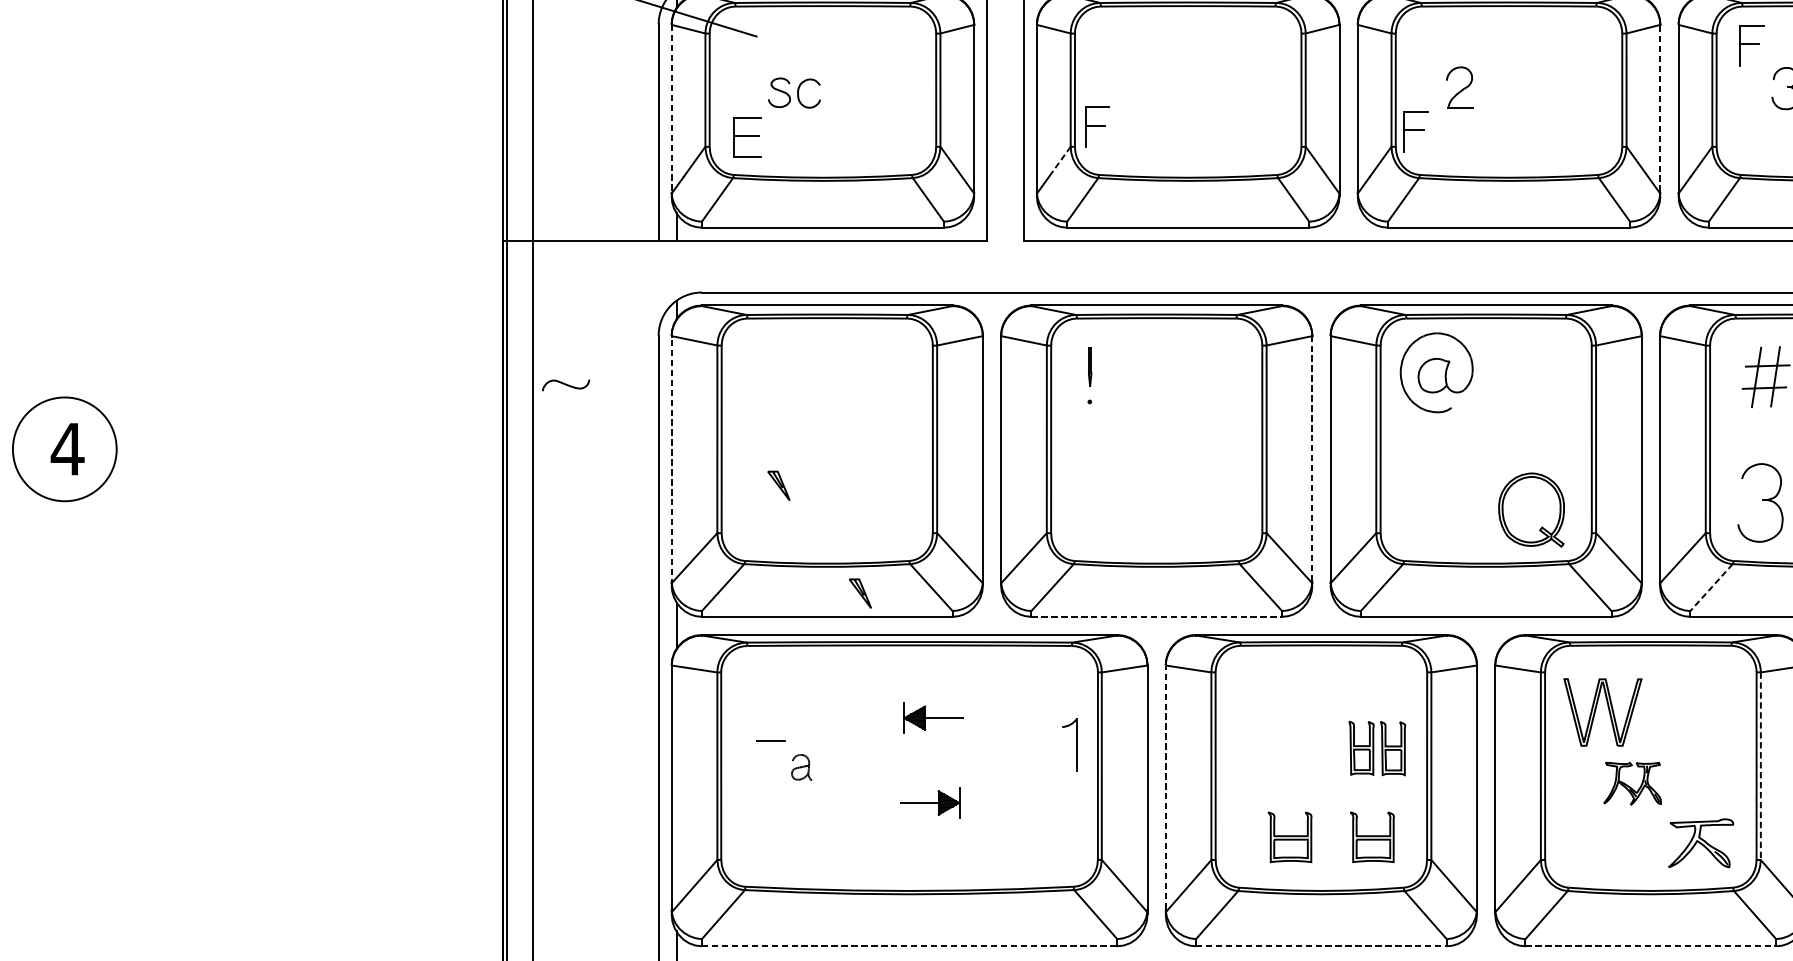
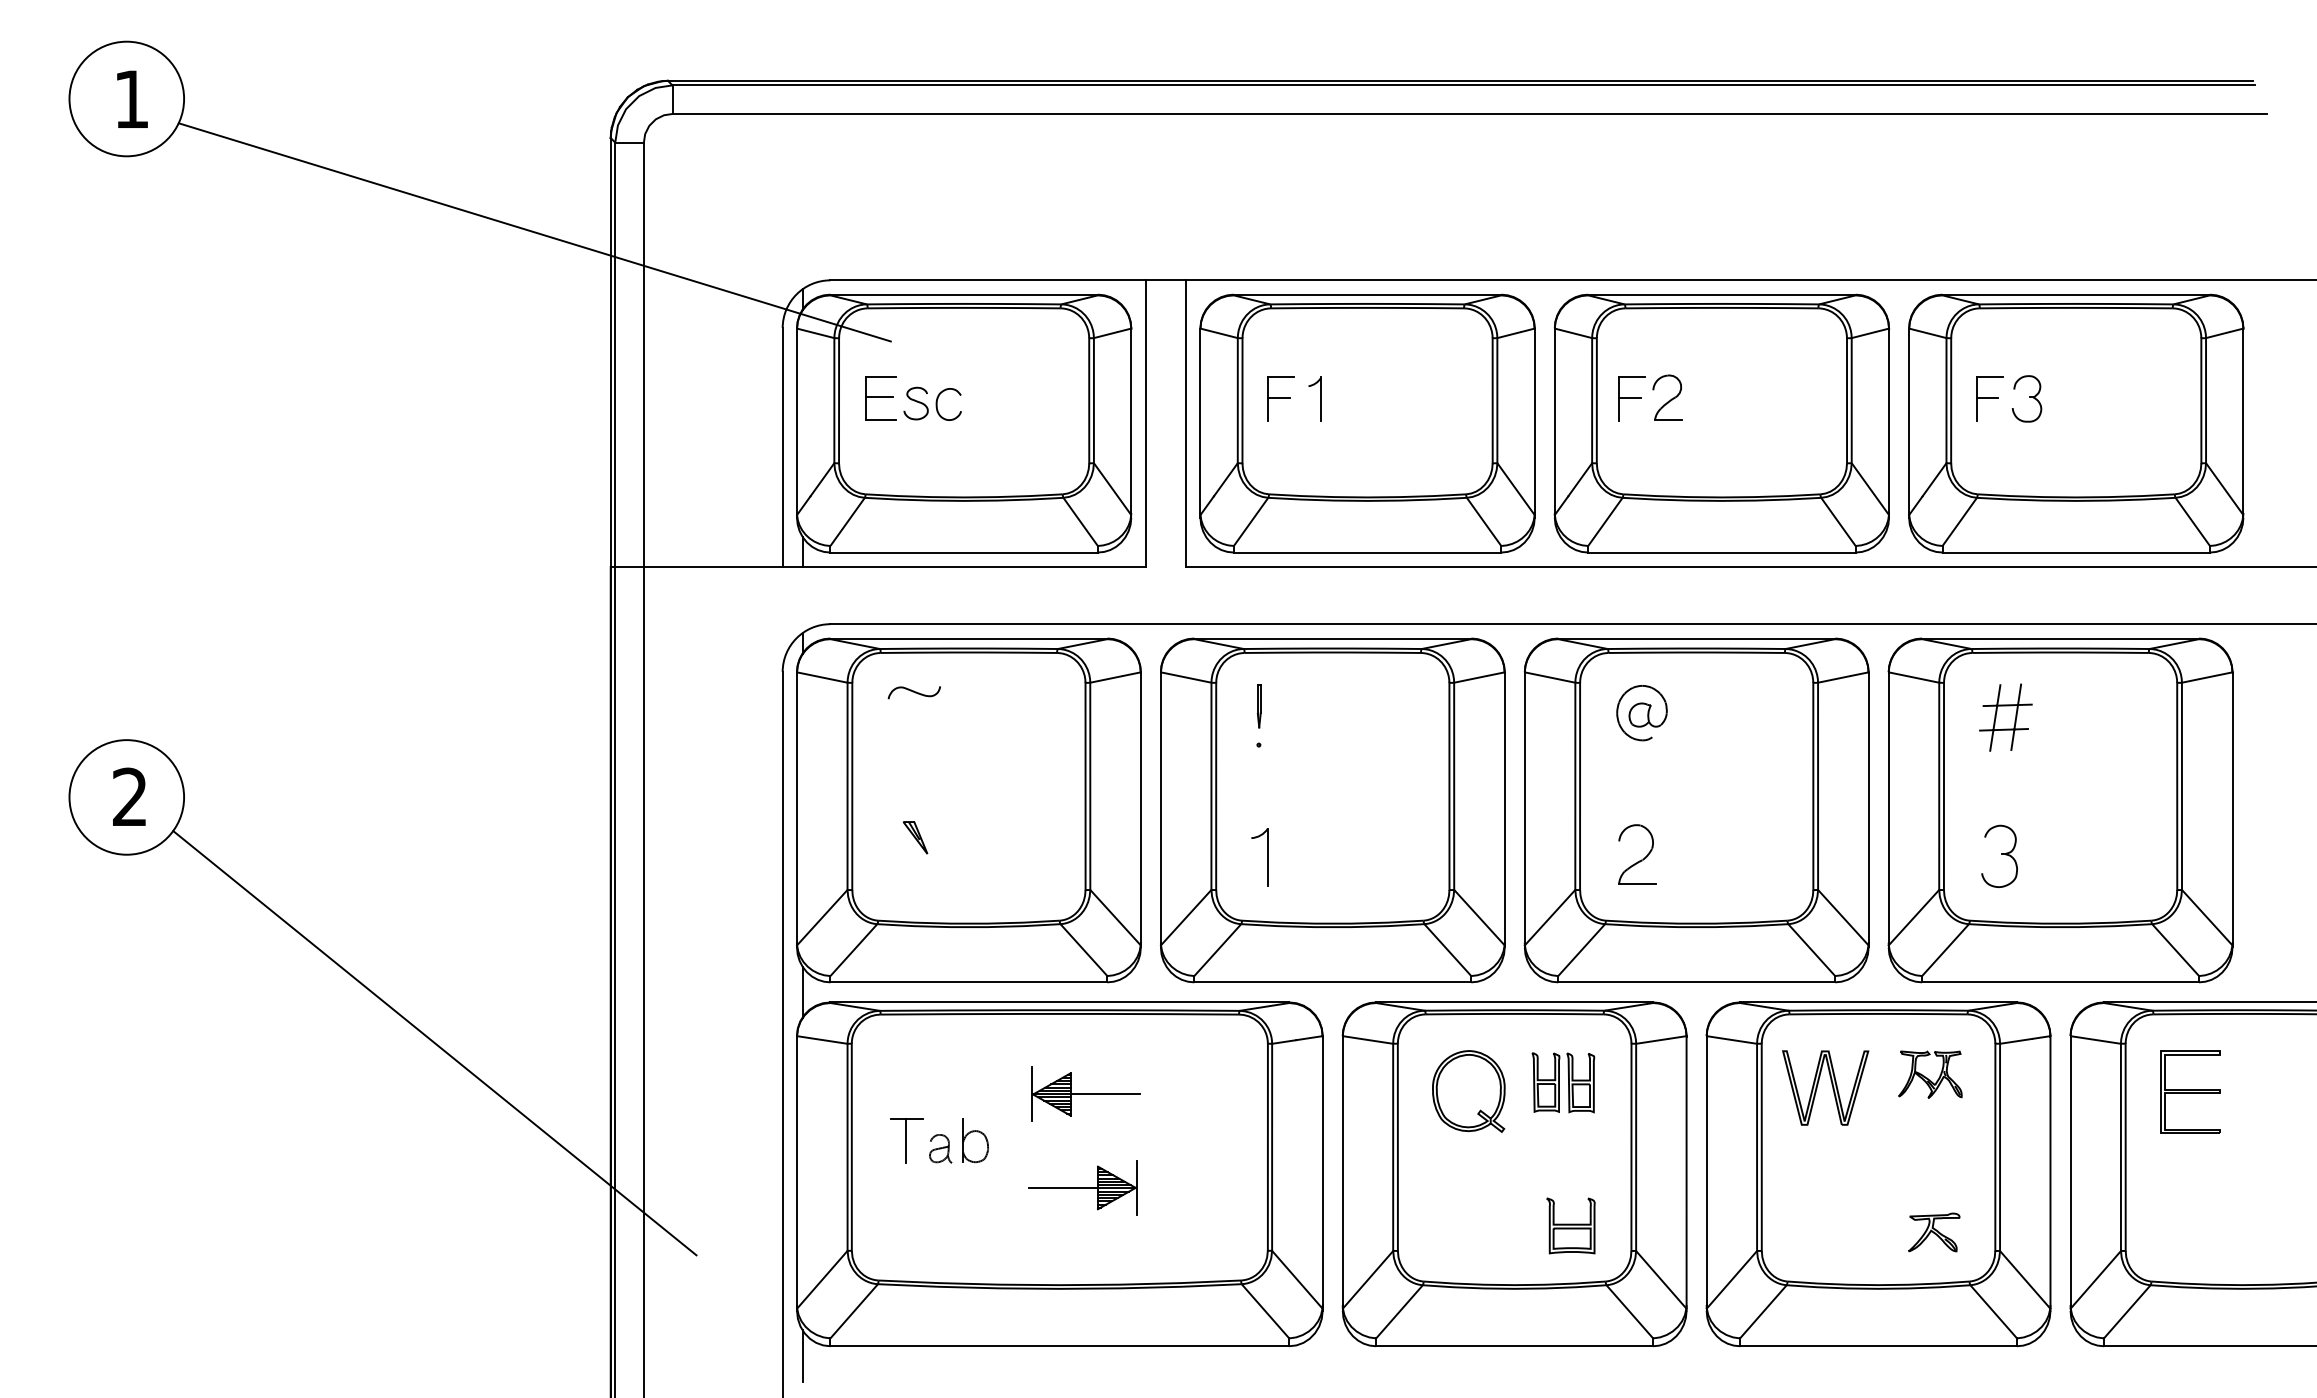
part: (1751, 44) -> (1989, 398), moved
part: (1140, 88) -> (1314, 398), added
line: (1660, 108) -> (1889, 420), dashed -> solid
line: (672, 110) -> (797, 423), dashed -> solid
part: (1096, 126) -> (1280, 398), moved
part: (1415, 130) -> (1631, 398), moved
part: (747, 137) -> (880, 398), moved
line: (1059, 162) -> (1225, 480), dashed -> solid
part: (1436, 373) -> (1641, 713), size x0.62
curve: (565, 385) -> (913, 692), moved
text: (67, 448) -> (129, 796), 4 -> 2
line: (1312, 458) -> (1504, 807), dashed -> solid
line: (672, 460) -> (797, 809), dashed -> solid
part: (1760, 501) -> (1999, 855), size x0.71
part: (1434, 506) -> (1639, 860), added
curve: (1542, 526) -> (1480, 1109), moved
line: (1712, 587) -> (1946, 949), dashed -> solid
curve: (860, 593) -> (1005, 956), removed
line: (1157, 616) -> (1333, 982), dashed -> solid
line: (343, 672) -> (434, 1043), added
part: (932, 717) -> (1085, 1093), size x1.67
part: (1076, 744) -> (1267, 857), moved
part: (1377, 748) -> (1563, 1082), moved
part: (833, 759) -> (975, 1140), added
line: (770, 760) -> (906, 1141), added
line: (1761, 766) -> (2000, 1147), dashed -> solid
part: (1632, 783) -> (1930, 1074), moved
line: (1165, 787) -> (1342, 1170), dashed -> solid
part: (930, 802) -> (1082, 1187), size x1.67
part: (1289, 836) -> (1479, 1225), removed
part: (1701, 843) -> (1934, 1232), size x0.71
line: (910, 946) -> (1060, 1346), dashed -> solid
line: (1322, 946) -> (1515, 1346), dashed -> solid
line: (1651, 946) -> (1879, 1346), dashed -> solid

